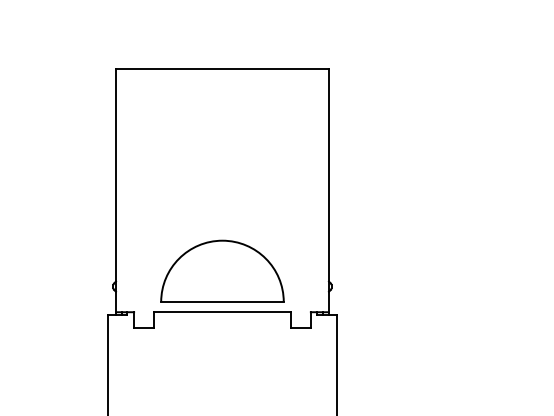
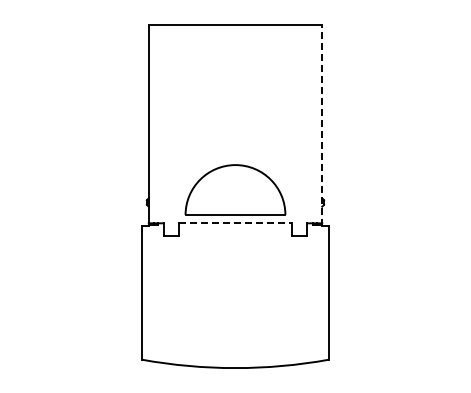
line: (329, 190) -> (322, 124), solid -> dashed
line: (222, 312) -> (235, 223), solid -> dashed

